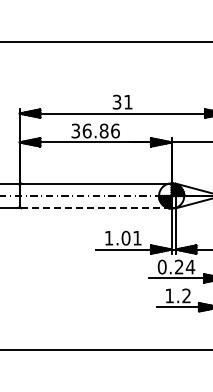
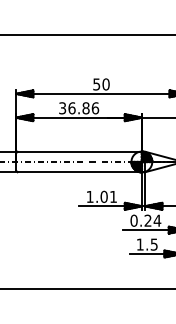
text: (122, 101) -> (101, 83), 31 -> 50
line: (97, 208) -> (80, 172), dashed -> solid
text: (186, 295) -> (154, 244), 1.2 -> 1.5

